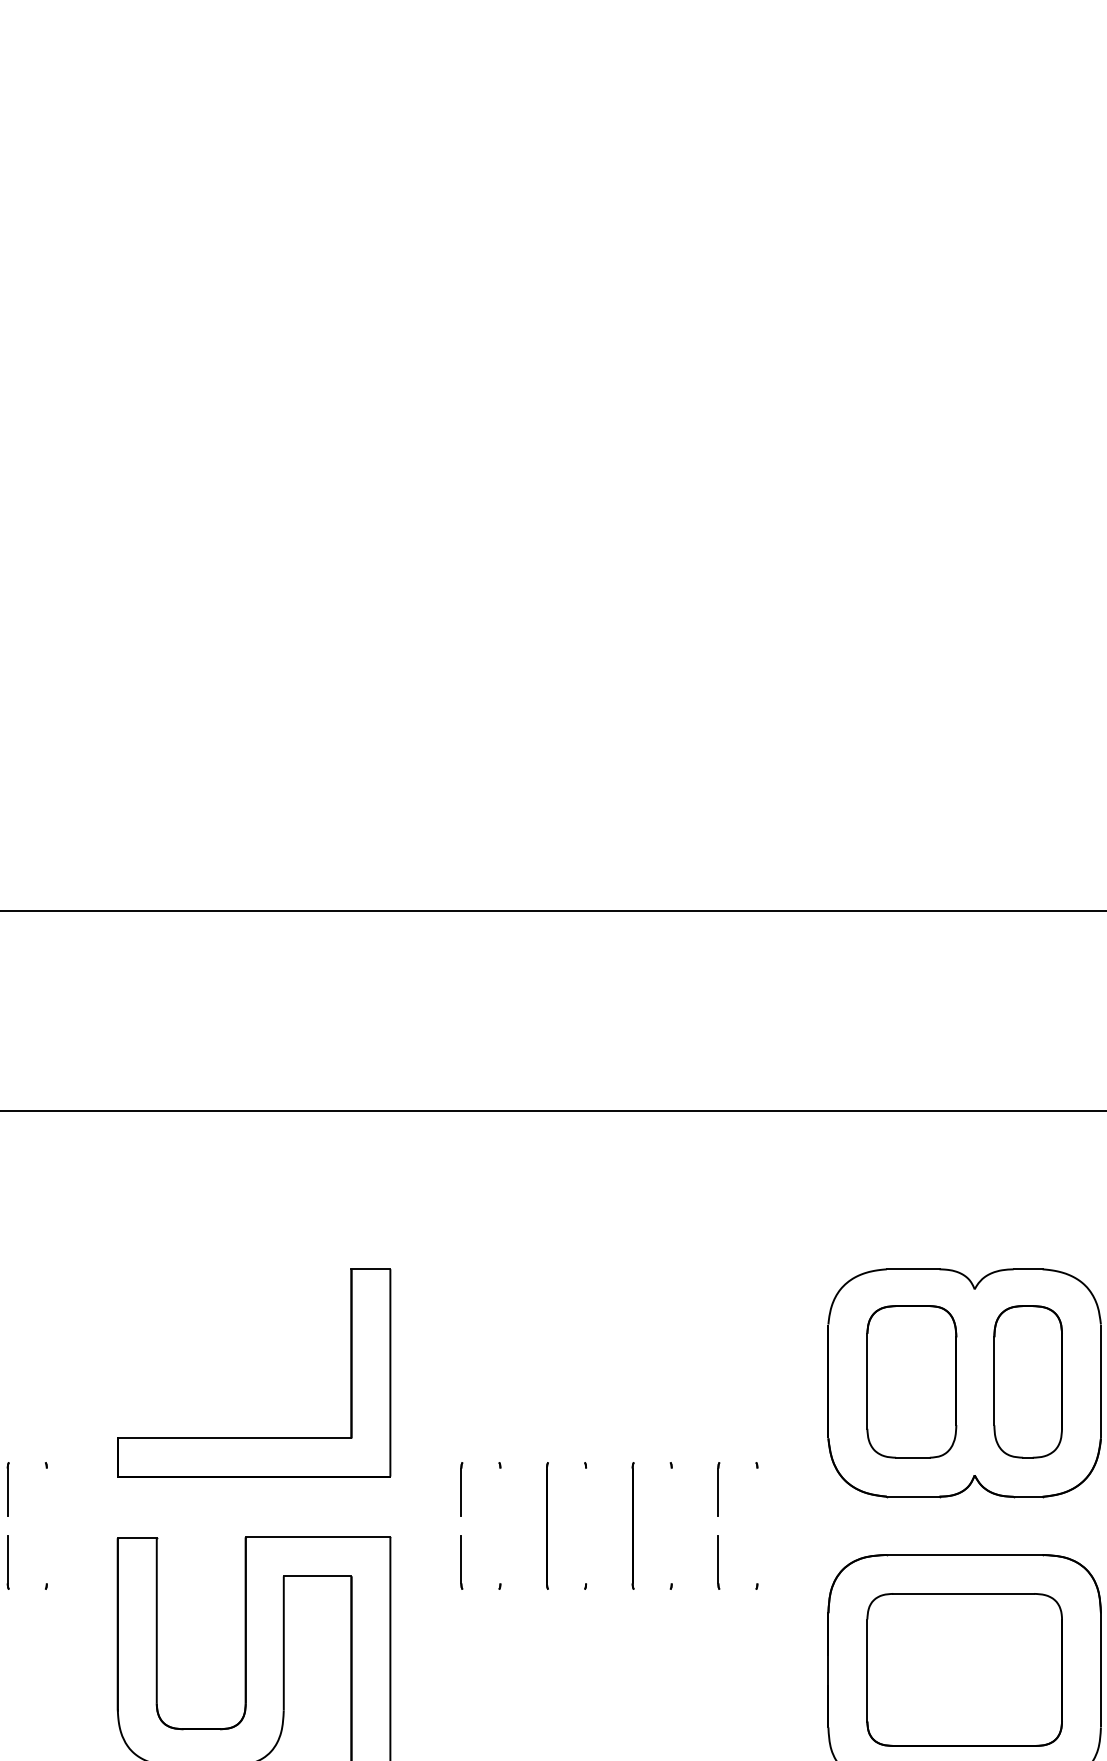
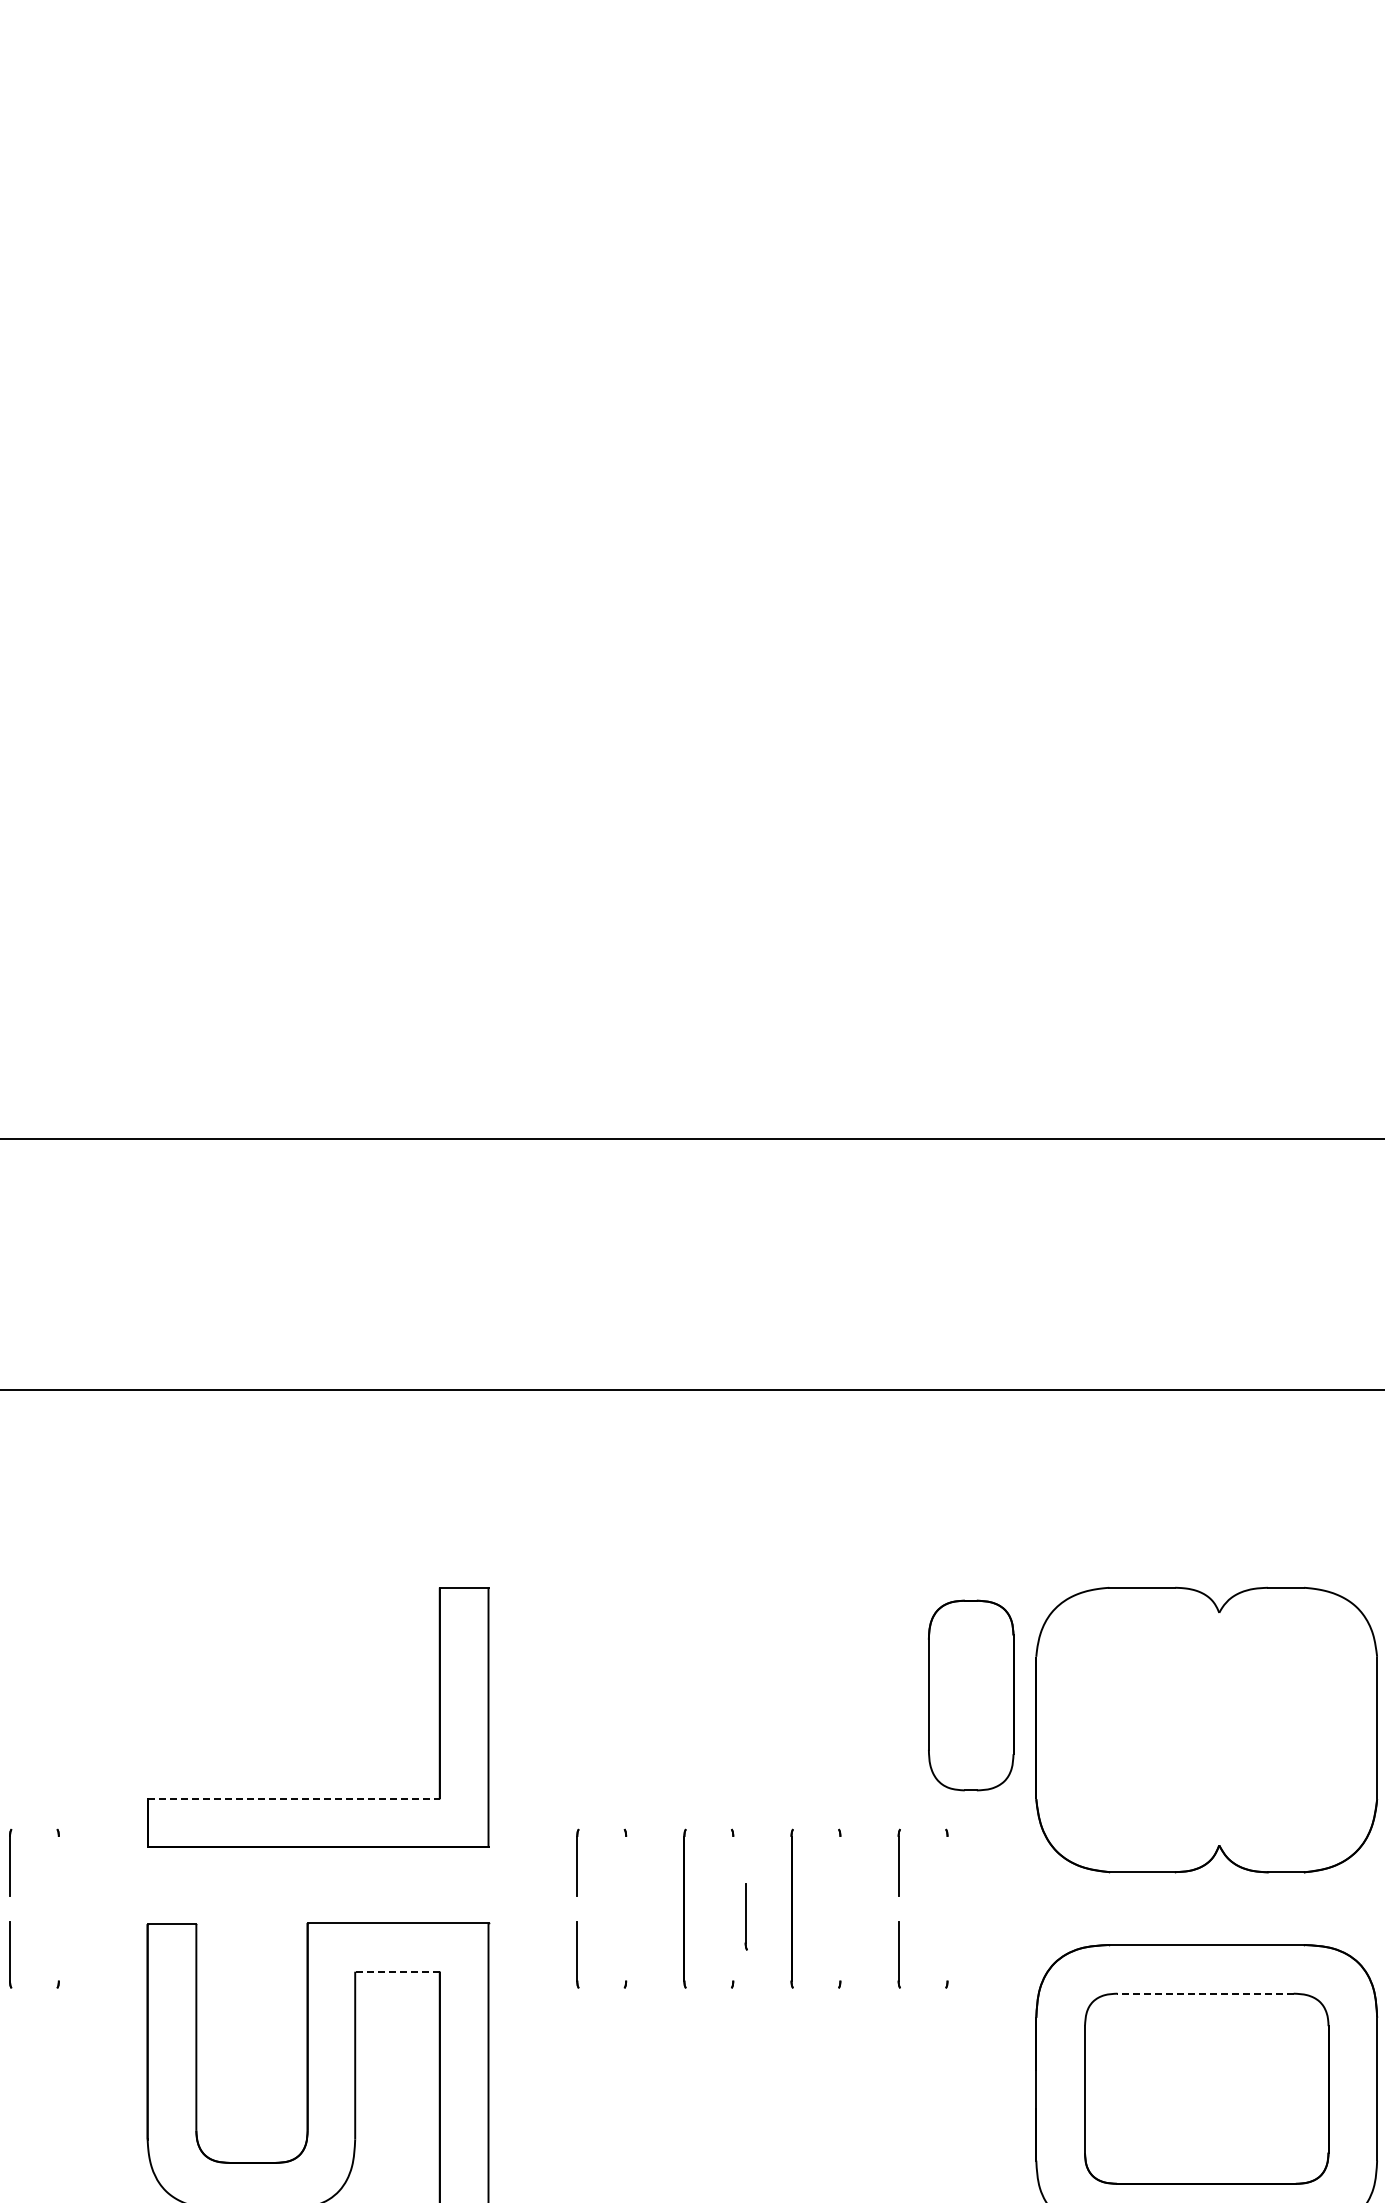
part: (911, 1381) -> (1140, 1728), removed
part: (1028, 1381) -> (971, 1695), moved
line: (235, 1438) -> (294, 1799), solid -> dashed
part: (595, 1532) -> (745, 1916), added
line: (317, 1576) -> (397, 1971), solid -> dashed
line: (963, 1593) -> (1205, 1993), solid -> dashed

